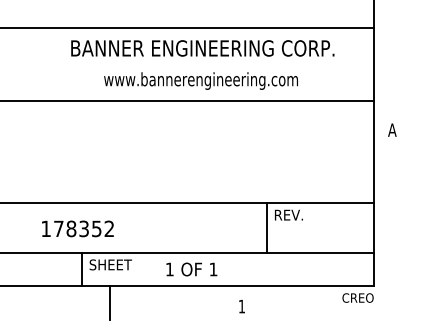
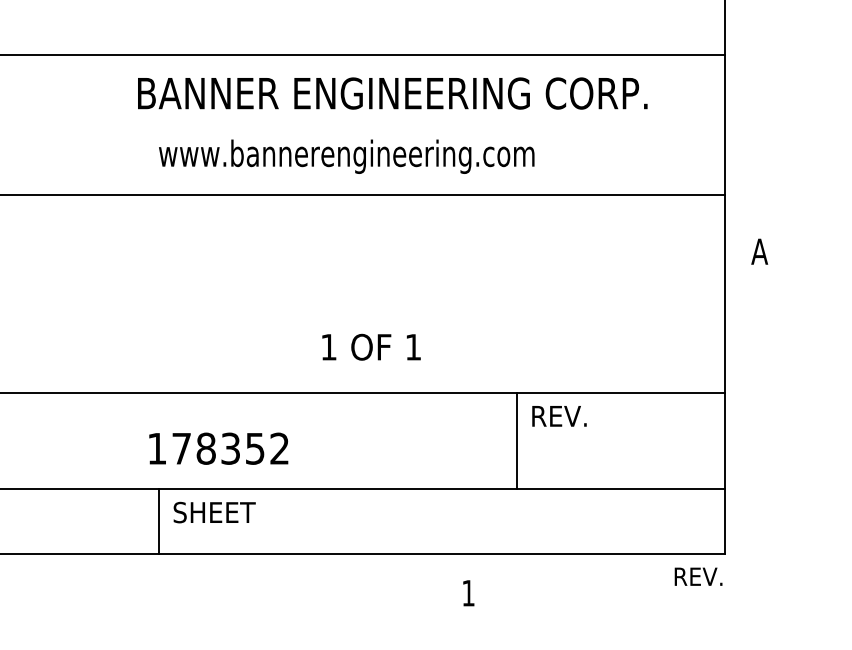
text: (200, 80) -> (345, 155), moved
text: (77, 228) -> (217, 447), moved
text: (191, 269) -> (370, 347), moved
text: (357, 297) -> (692, 575), CREO -> REV.
line: (109, 303) -> (212, 587), removed

